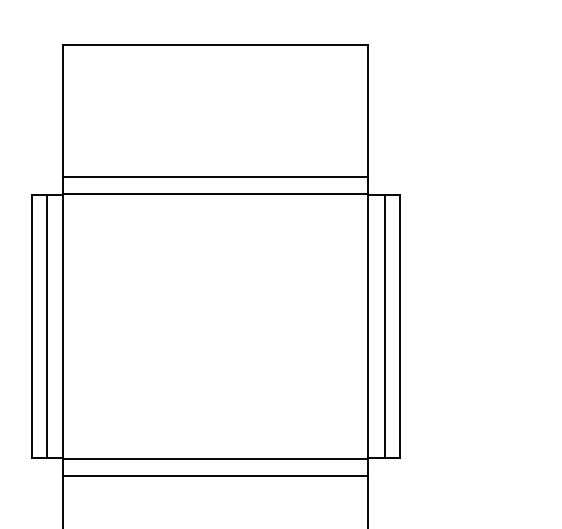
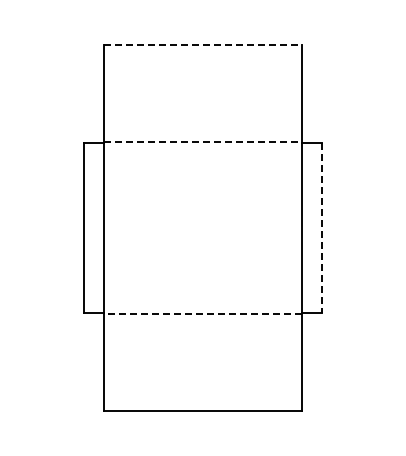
line: (216, 45) -> (203, 45), solid -> dashed
line: (214, 178) -> (202, 131), removed
line: (216, 194) -> (203, 142), solid -> dashed
line: (47, 325) -> (93, 227), removed
line: (384, 325) -> (312, 227), removed
line: (399, 327) -> (322, 228), solid -> dashed
line: (216, 458) -> (203, 313), solid -> dashed
line: (214, 475) -> (202, 324), removed

